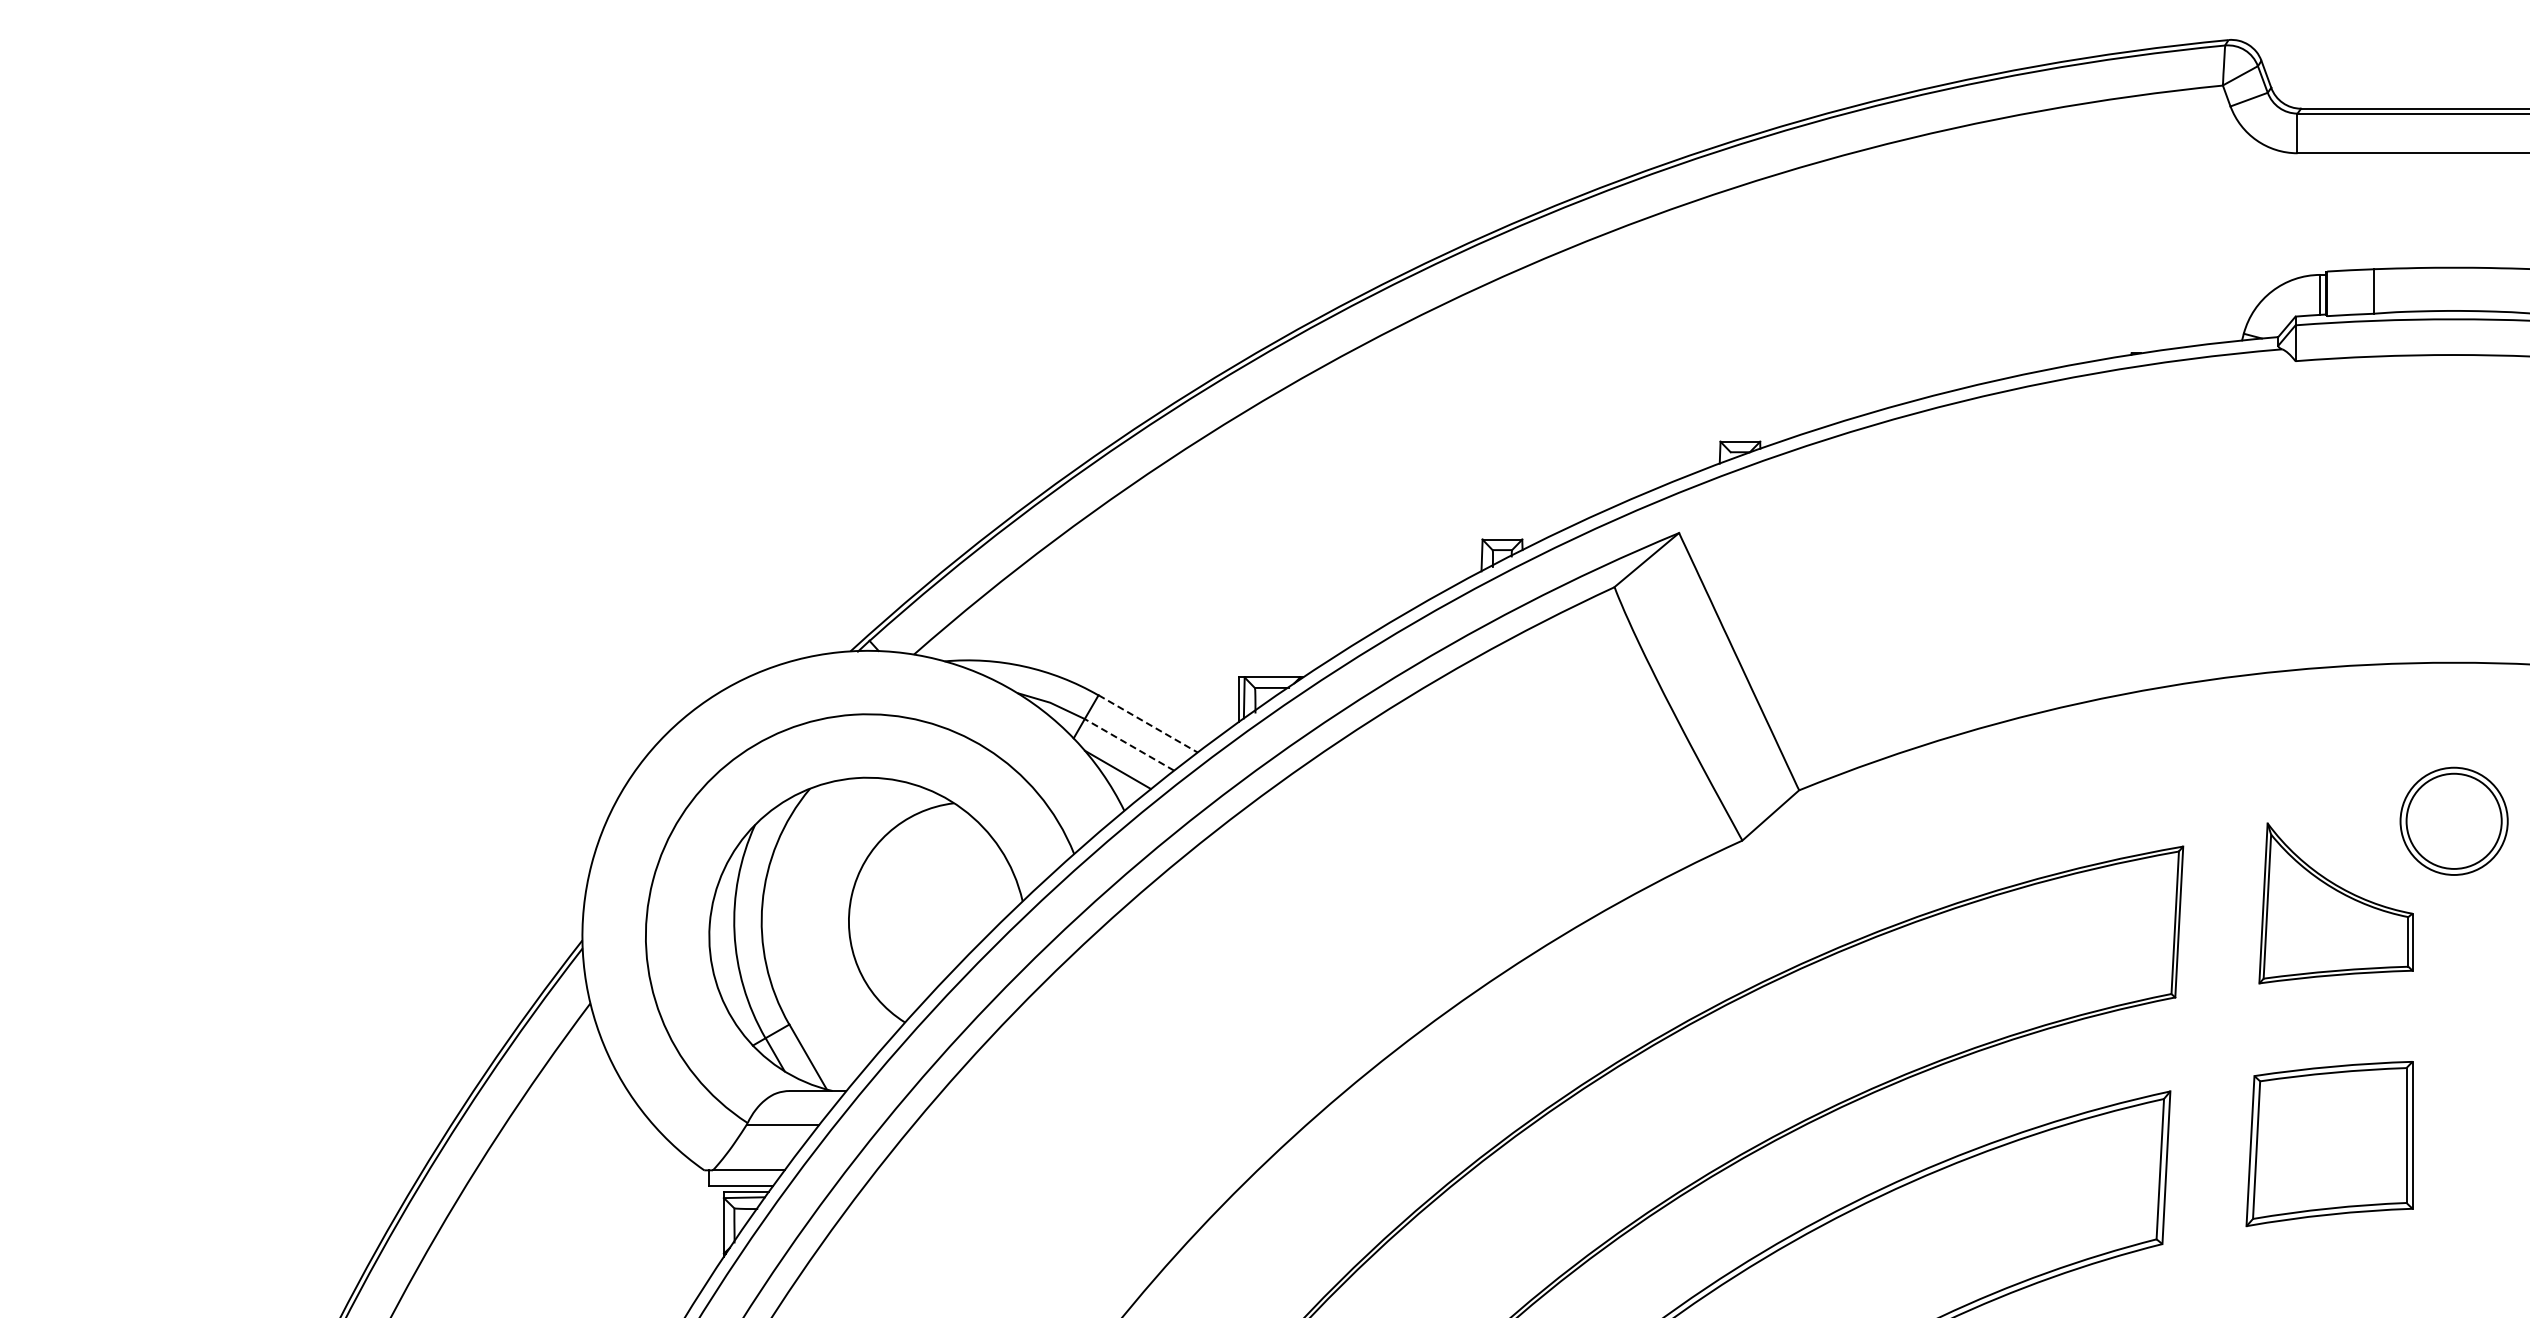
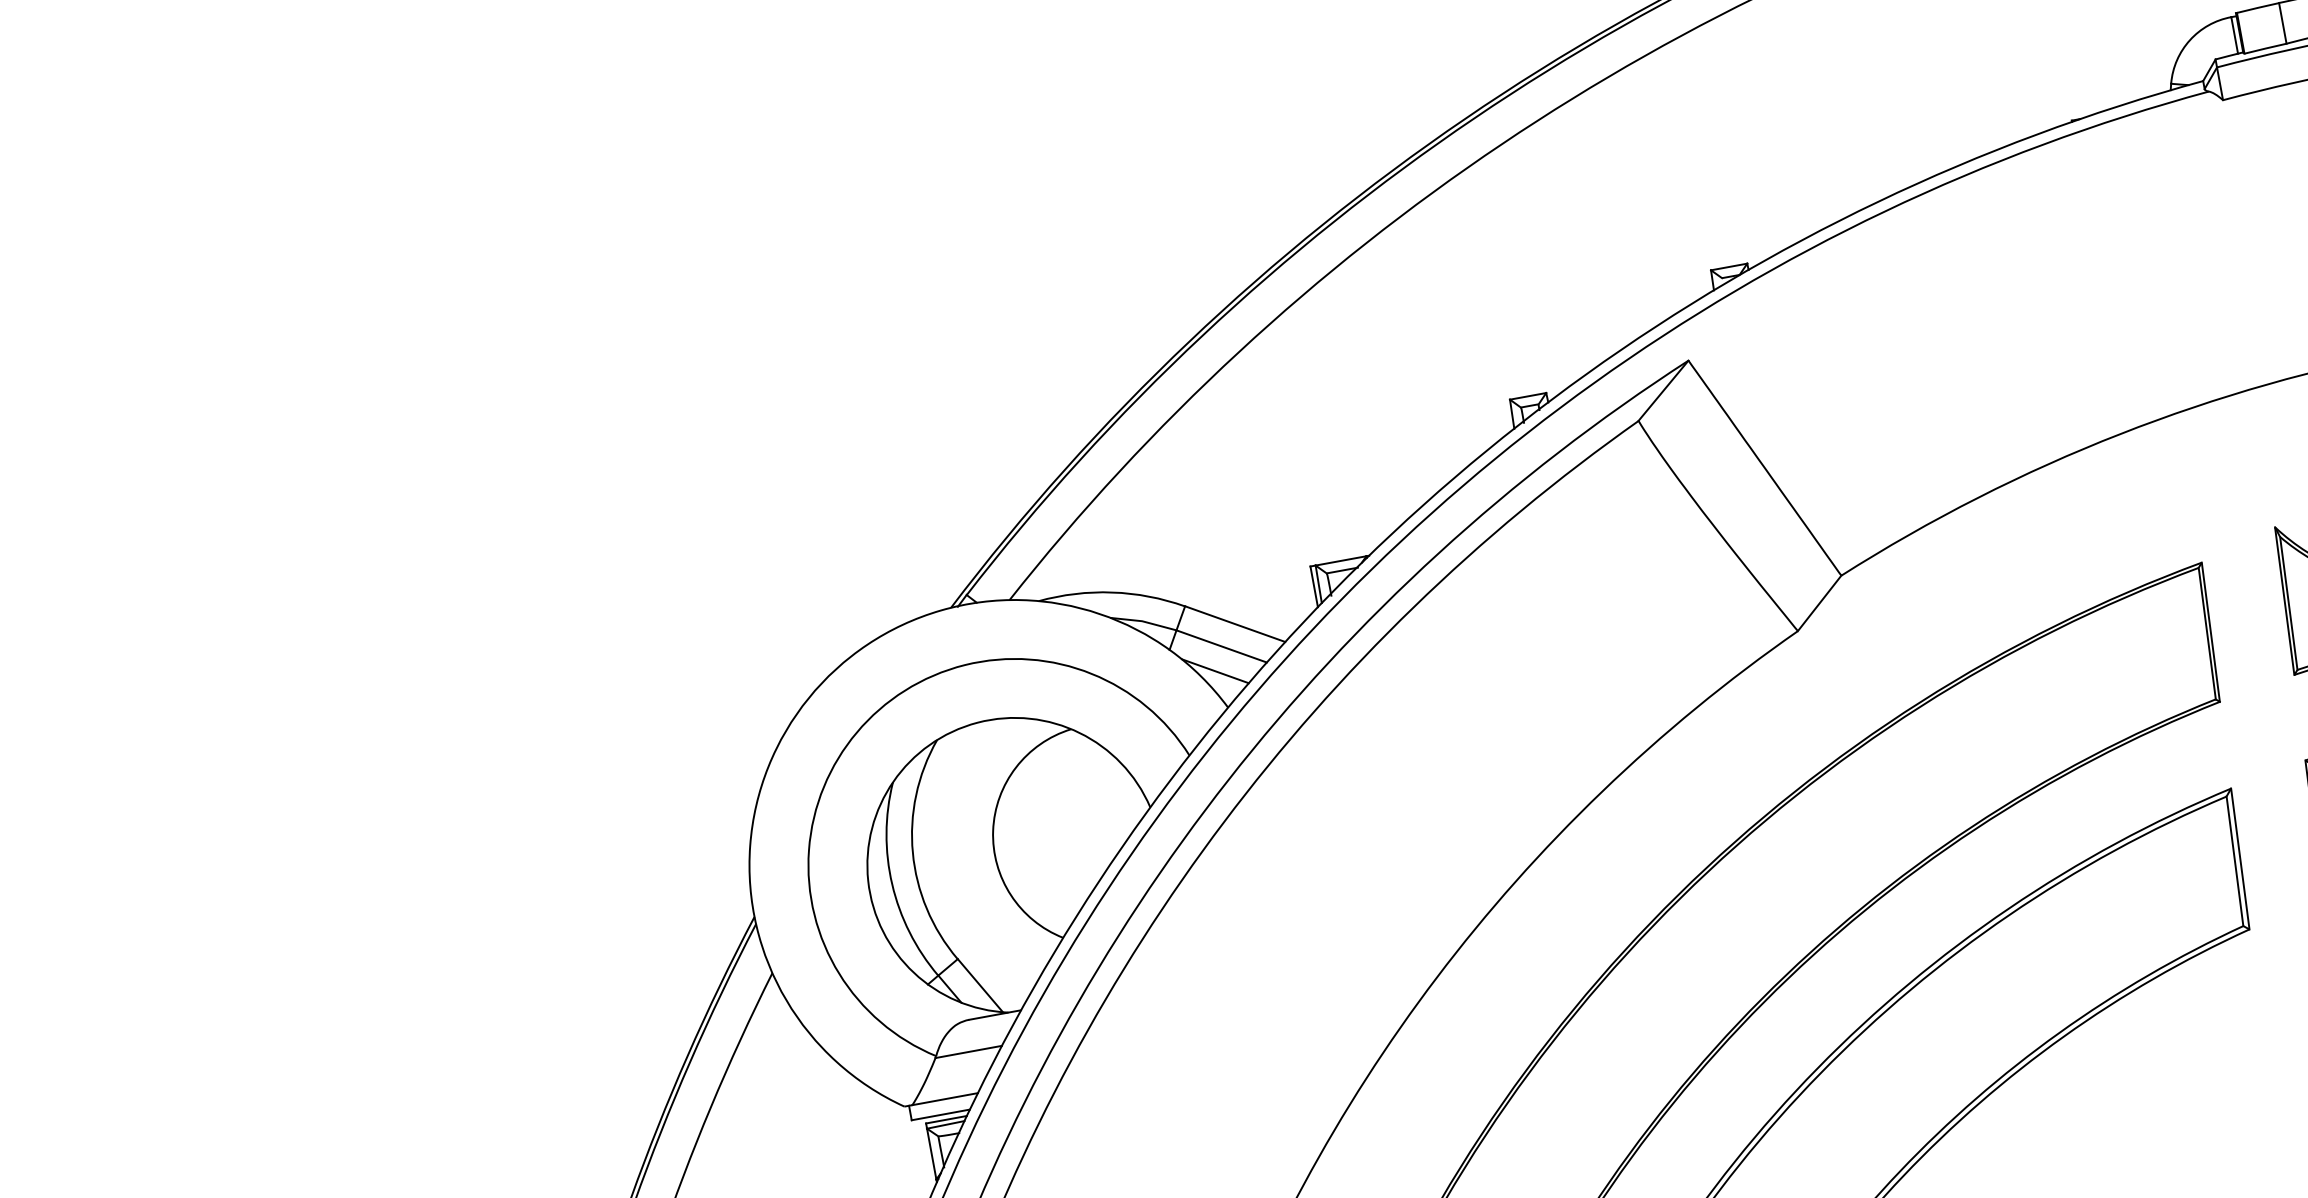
line: (1148, 724) -> (1235, 624), dashed -> solid
line: (1129, 744) -> (1221, 646), dashed -> solid

